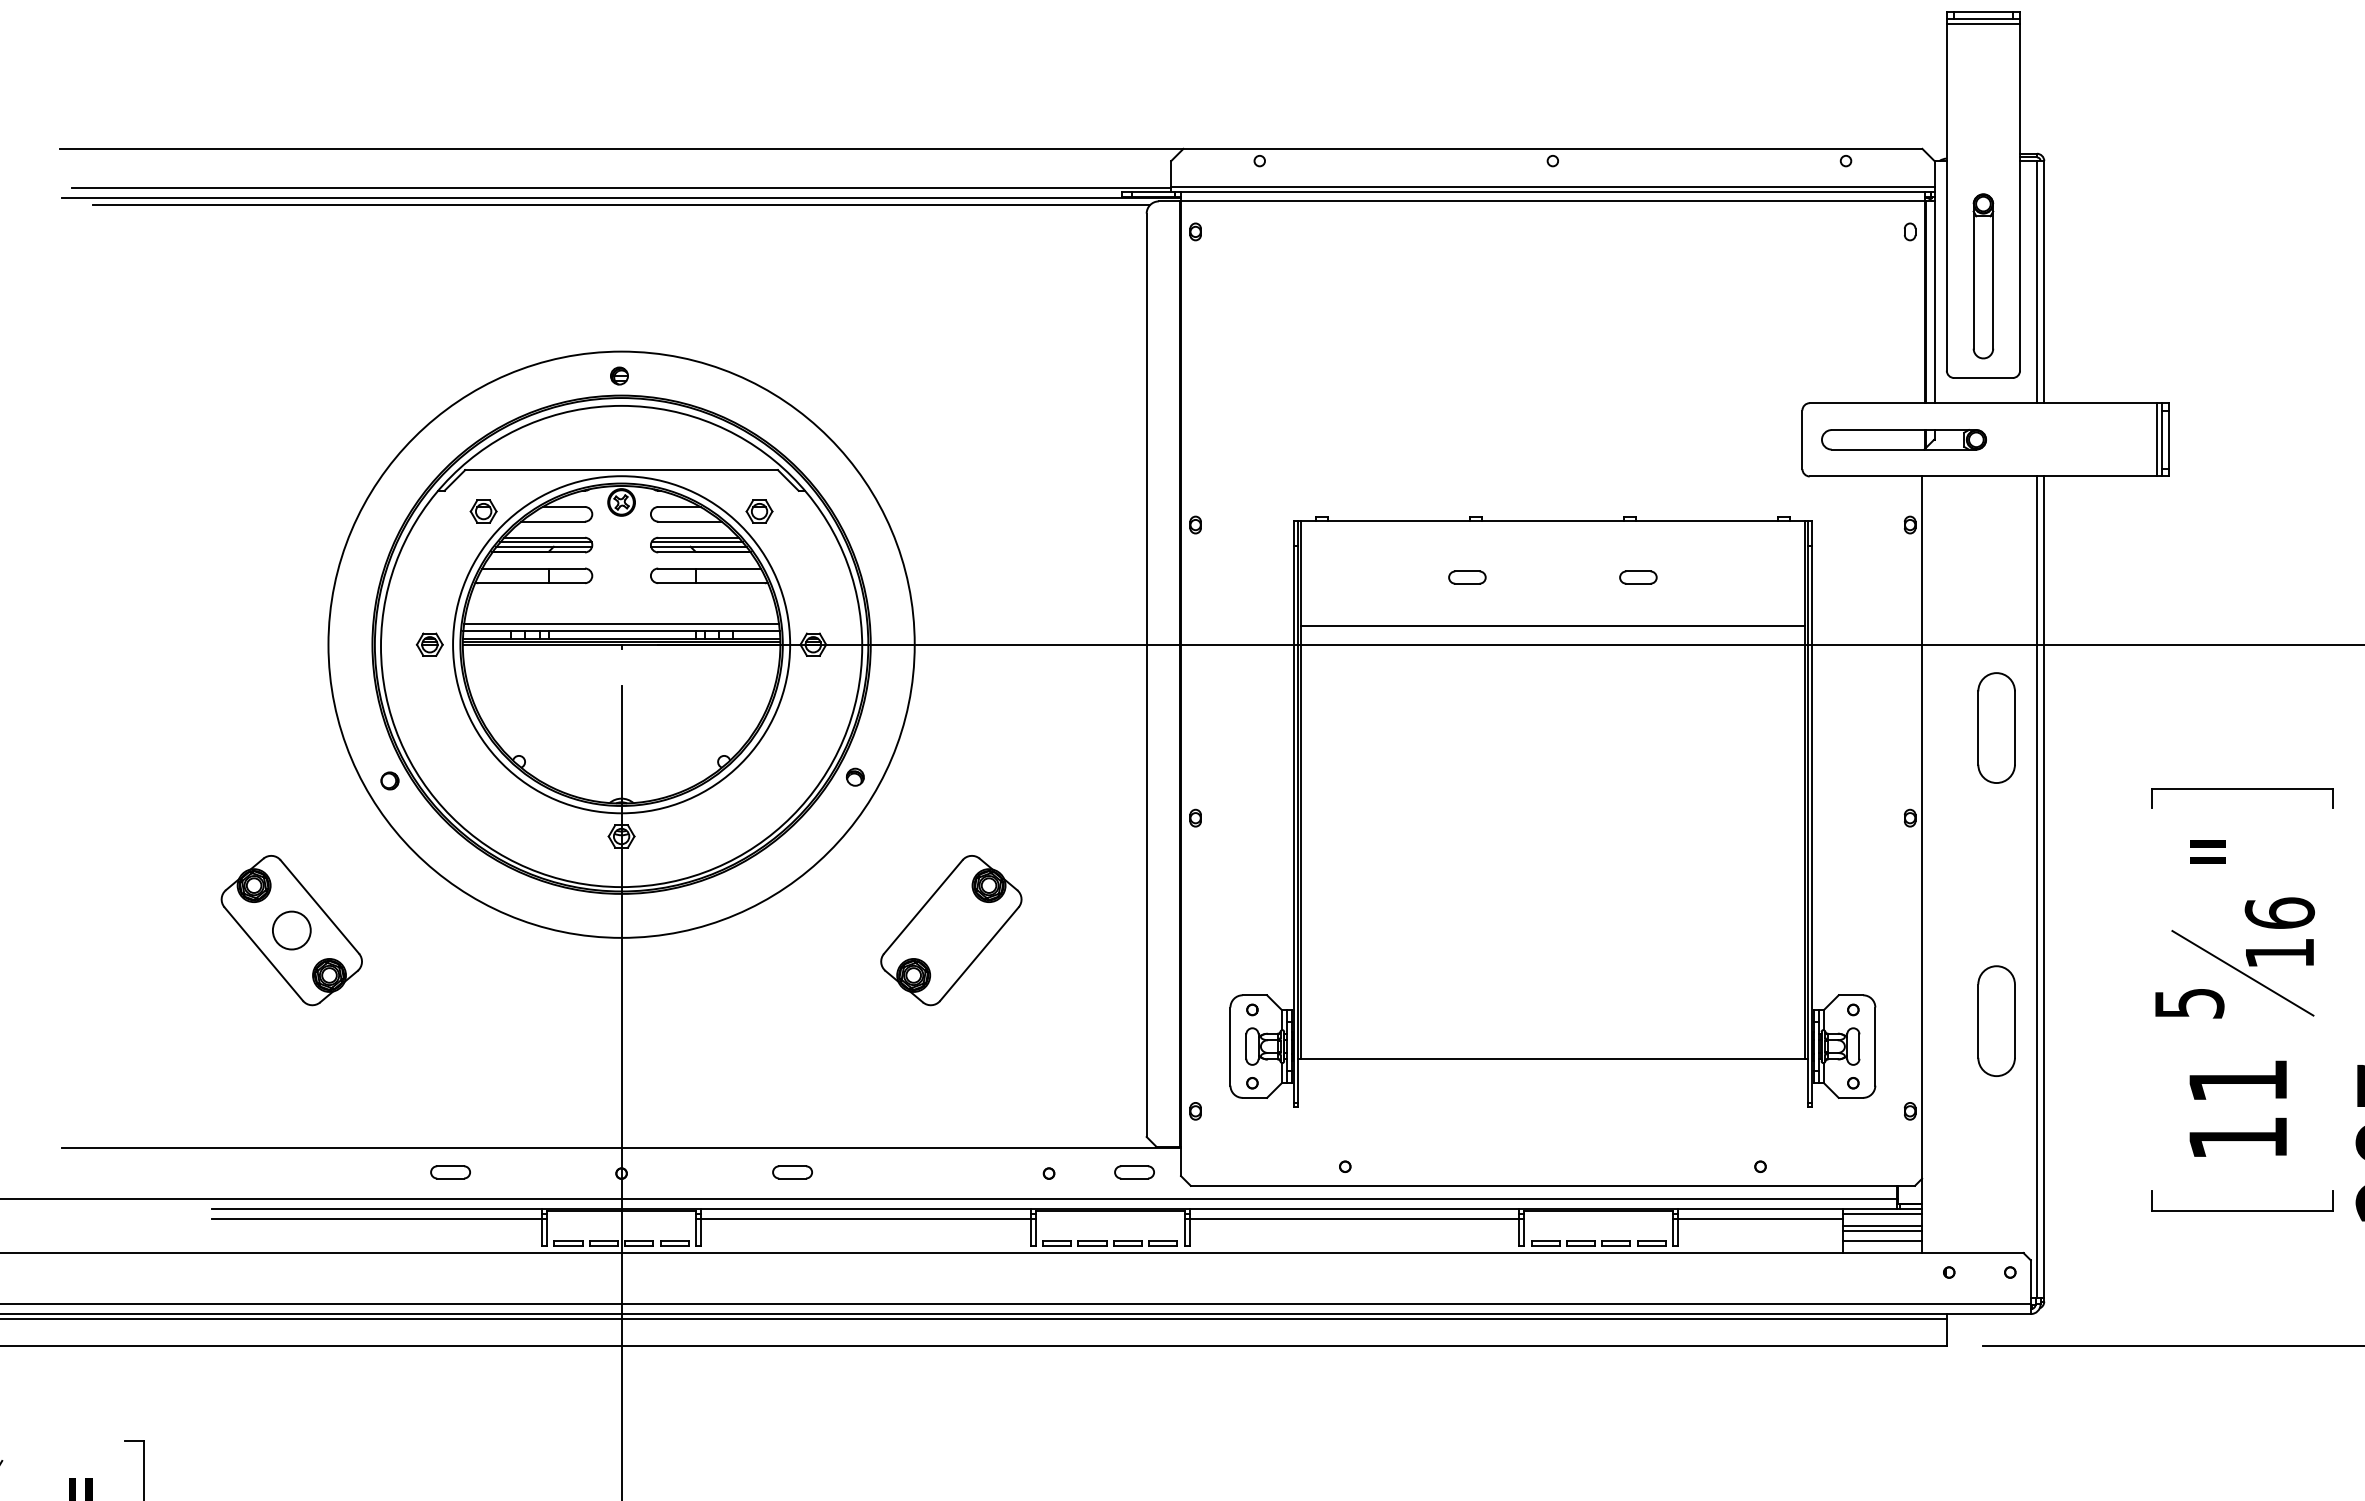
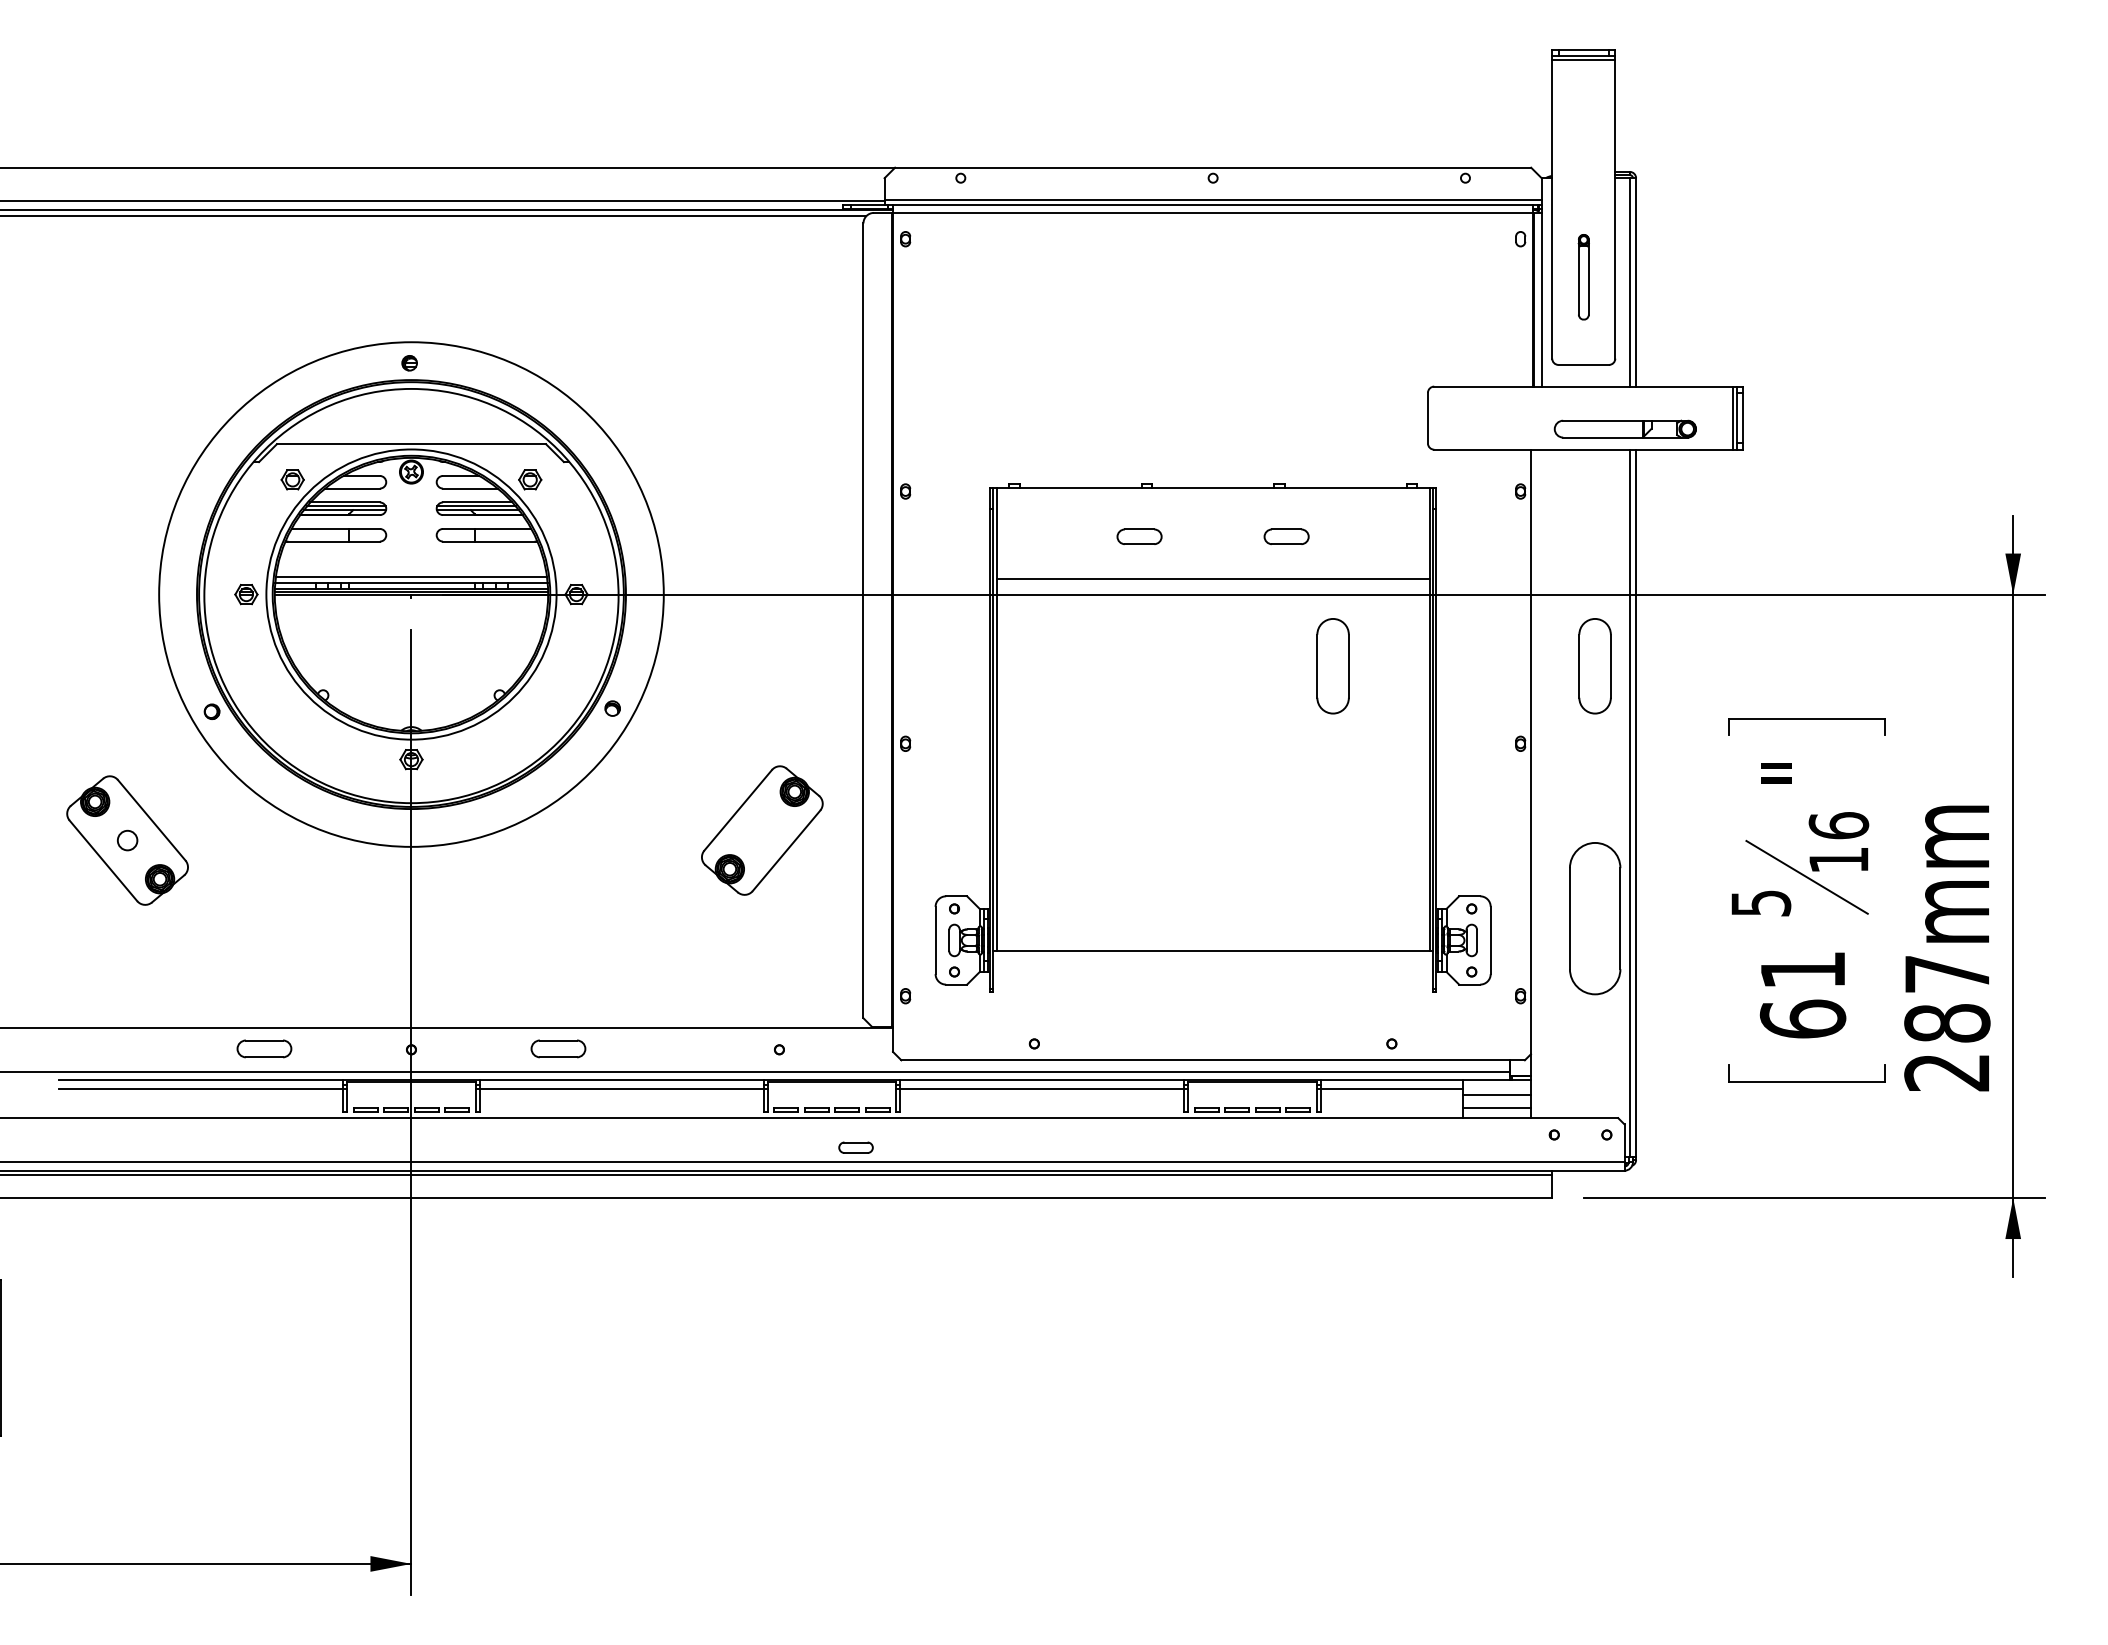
part: (1983, 275) -> (1583, 276), size x0.6
part: (1902, 439) -> (1624, 428), moved
part: (1467, 577) -> (1139, 536), size x1.4
part: (1638, 577) -> (1286, 536), size x1.4
part: (1691, 728) -> (1332, 666), added
circle: (291, 930) -> (127, 840), size x0.6
part: (951, 930) -> (762, 830), moved
part: (1995, 1021) -> (1594, 918), size x1.6
text: (2237, 1137) -> (1802, 1018), 11 -> 61
part: (449, 1172) -> (263, 1048), size x1.6
part: (792, 1172) -> (558, 1048), size x1.6
part: (1133, 1172) -> (855, 1147), moved
line: (1882, 1213) -> (1496, 1084), removed
line: (1882, 1231) -> (1496, 1099), removed

